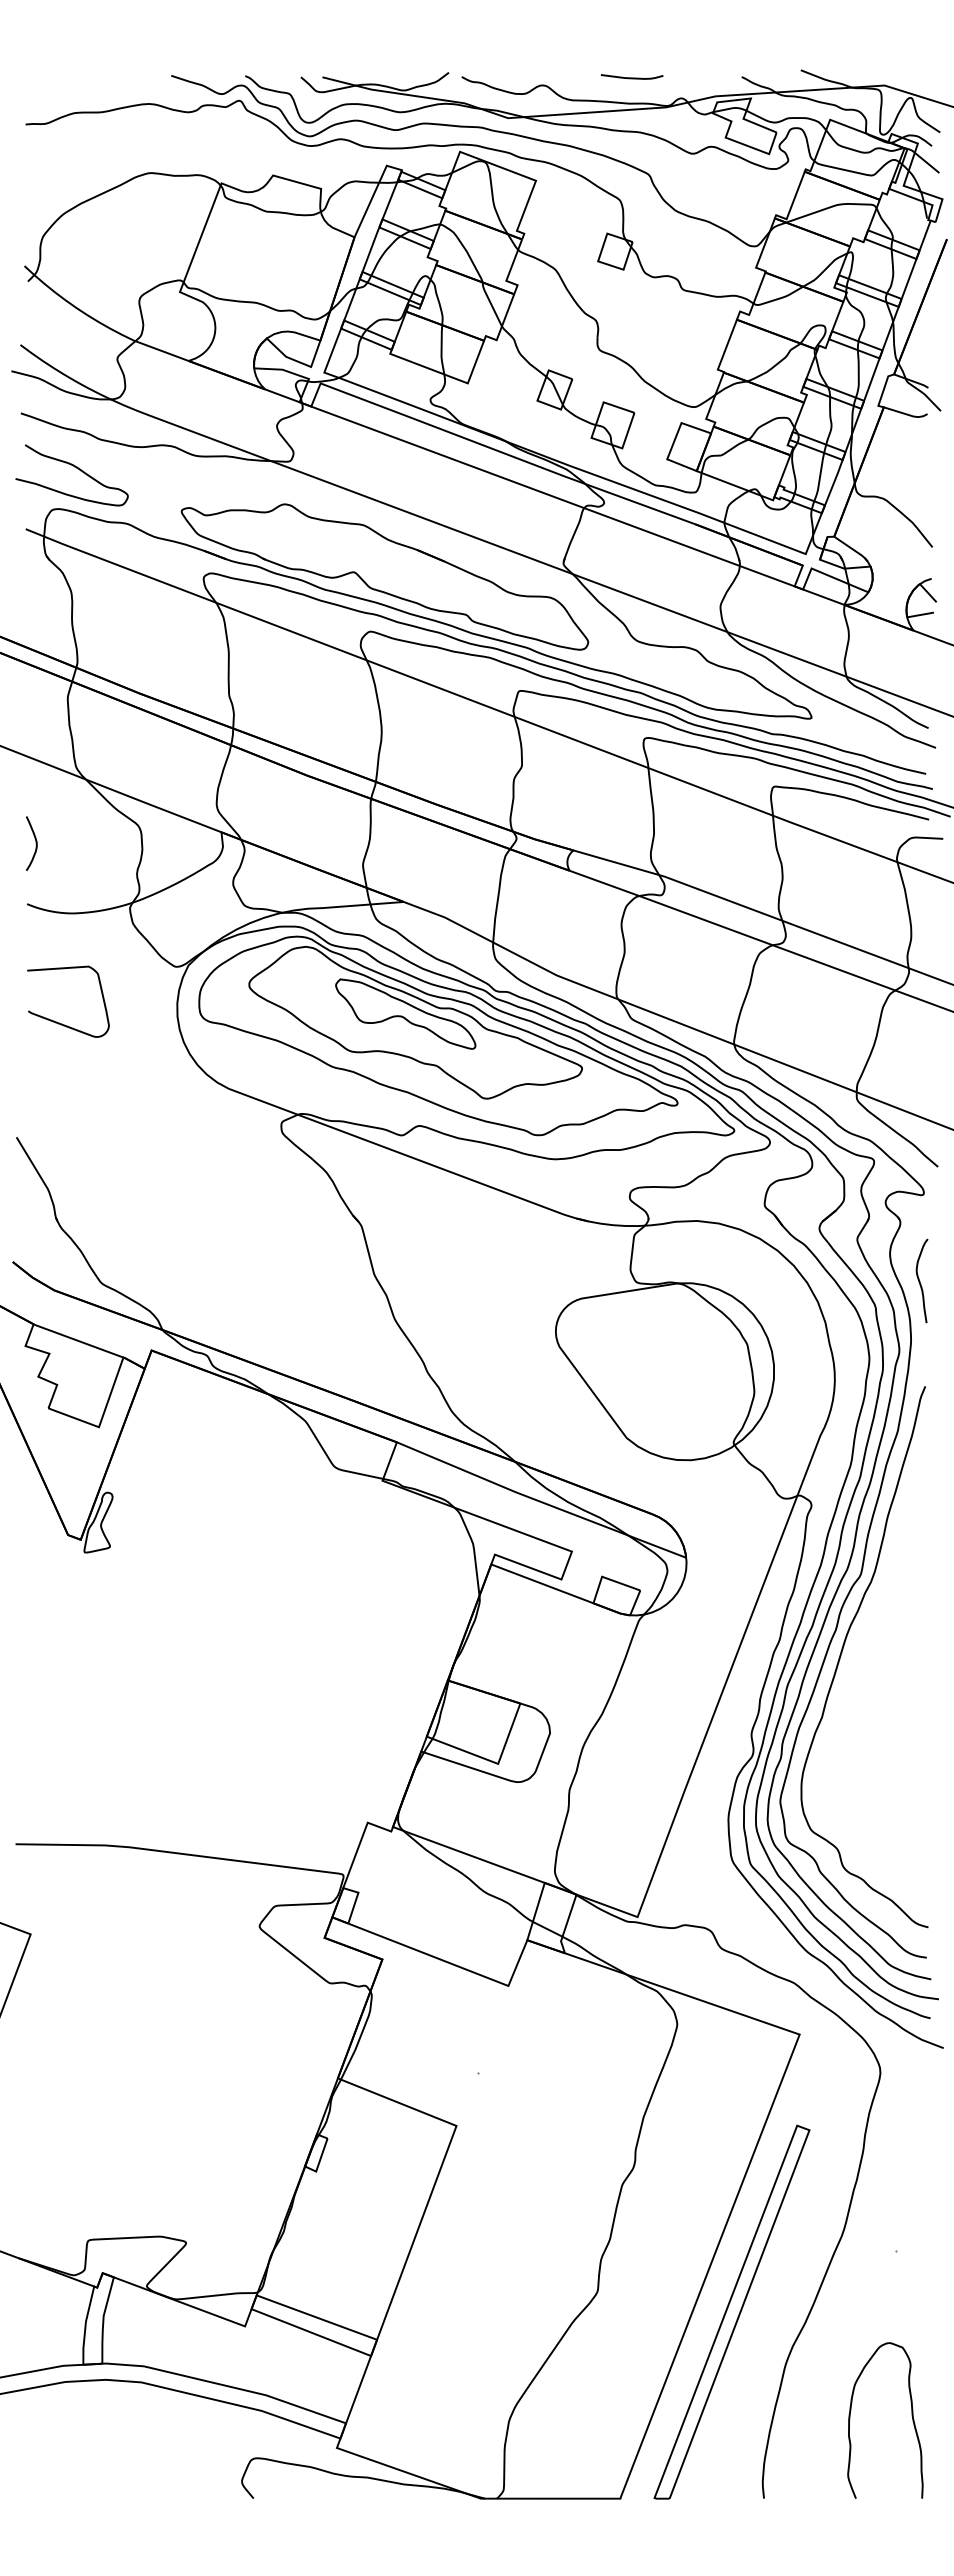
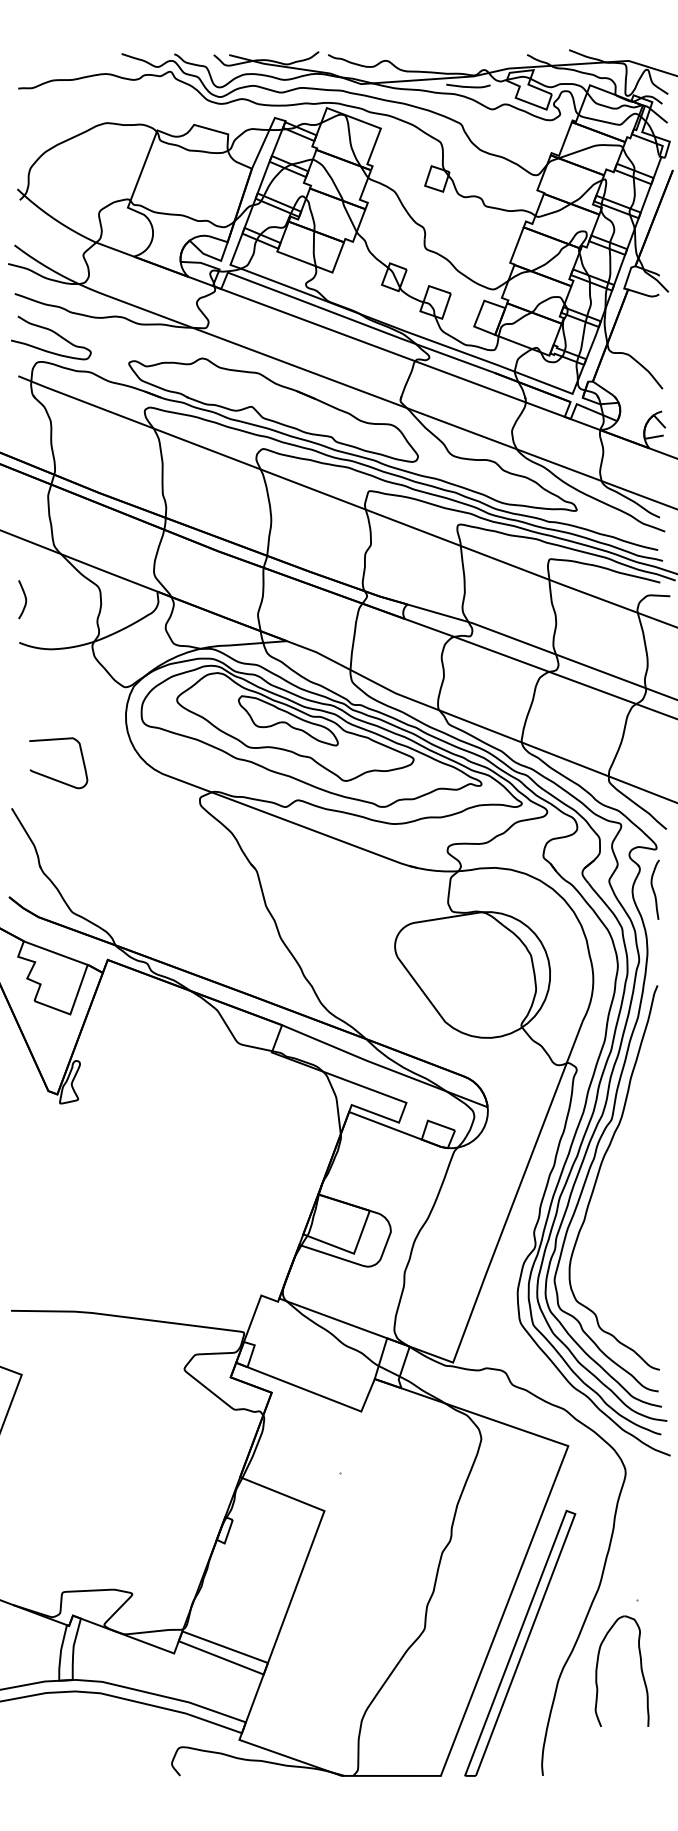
curve: (631, 77) -> (467, 86), moved
curve: (62, 1023) -> (54, 778), moved
curve: (920, 1281) -> (654, 890), moved
part: (911, 2416) -> (640, 1668), moved

